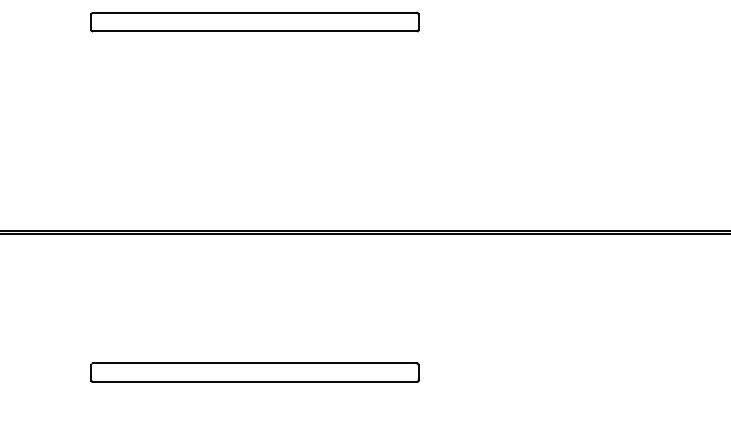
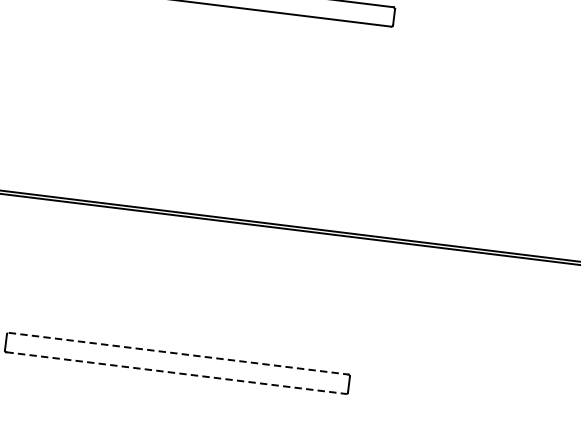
line: (255, 363) -> (179, 353), solid -> dashed
line: (255, 381) -> (176, 372), solid -> dashed

